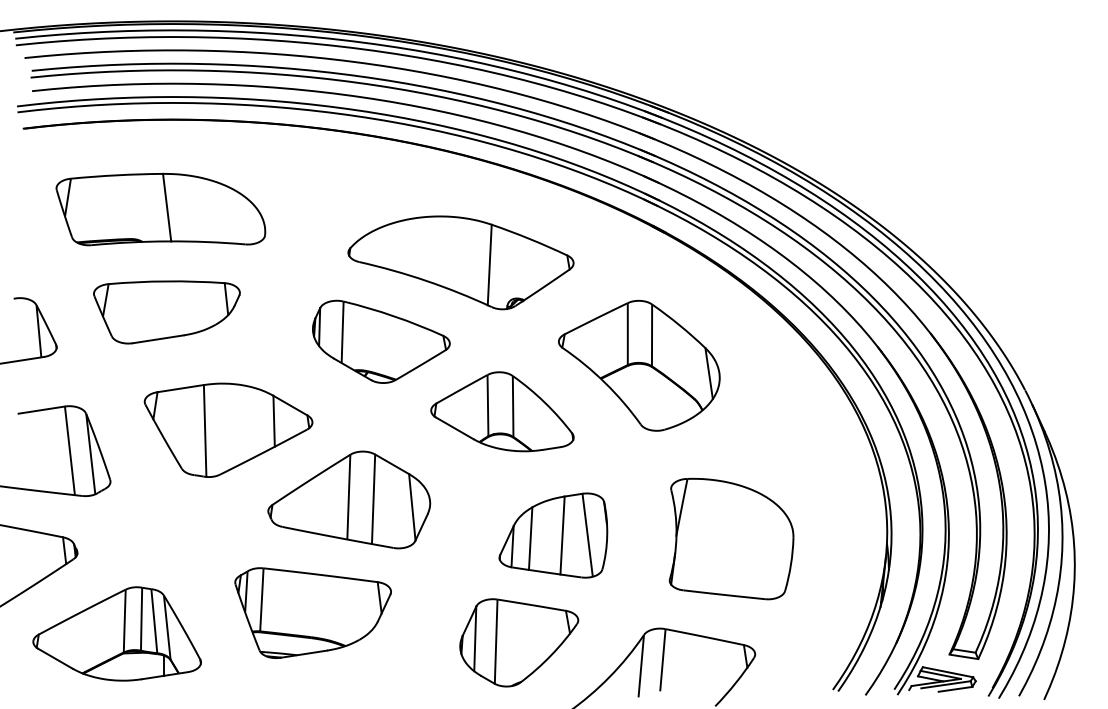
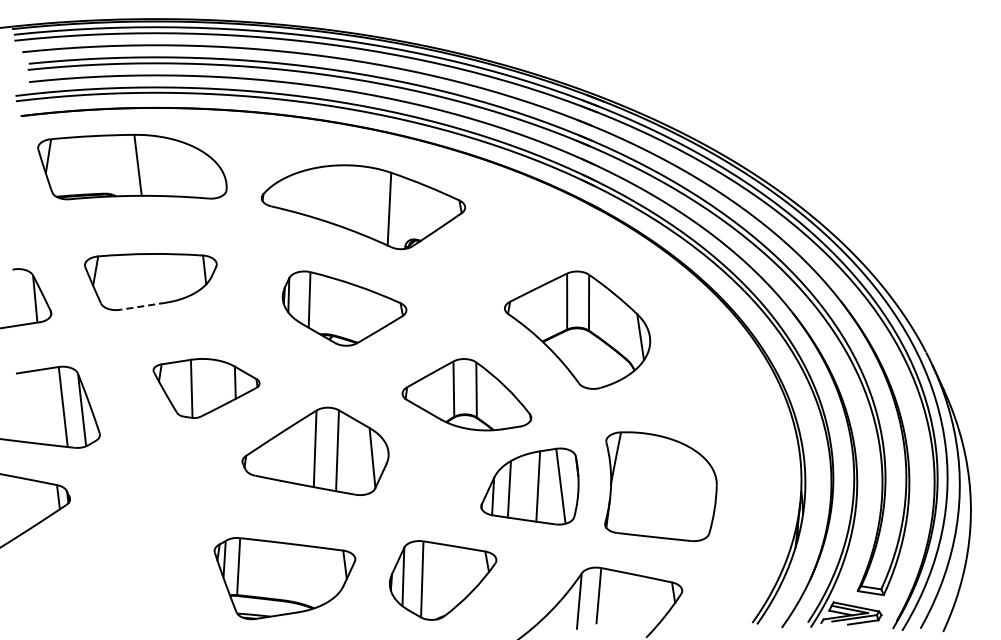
part: (160, 208) -> (132, 166), moved
part: (461, 263) -> (363, 207), moved
line: (157, 339) -> (142, 306), solid -> dashed
part: (501, 411) -> (466, 394), moved
part: (228, 430) -> (206, 388), size x0.7
part: (552, 535) -> (529, 486), moved
part: (312, 613) -> (284, 578), moved
part: (116, 634) -> (105, 572), removed
part: (518, 642) -> (442, 580), moved

